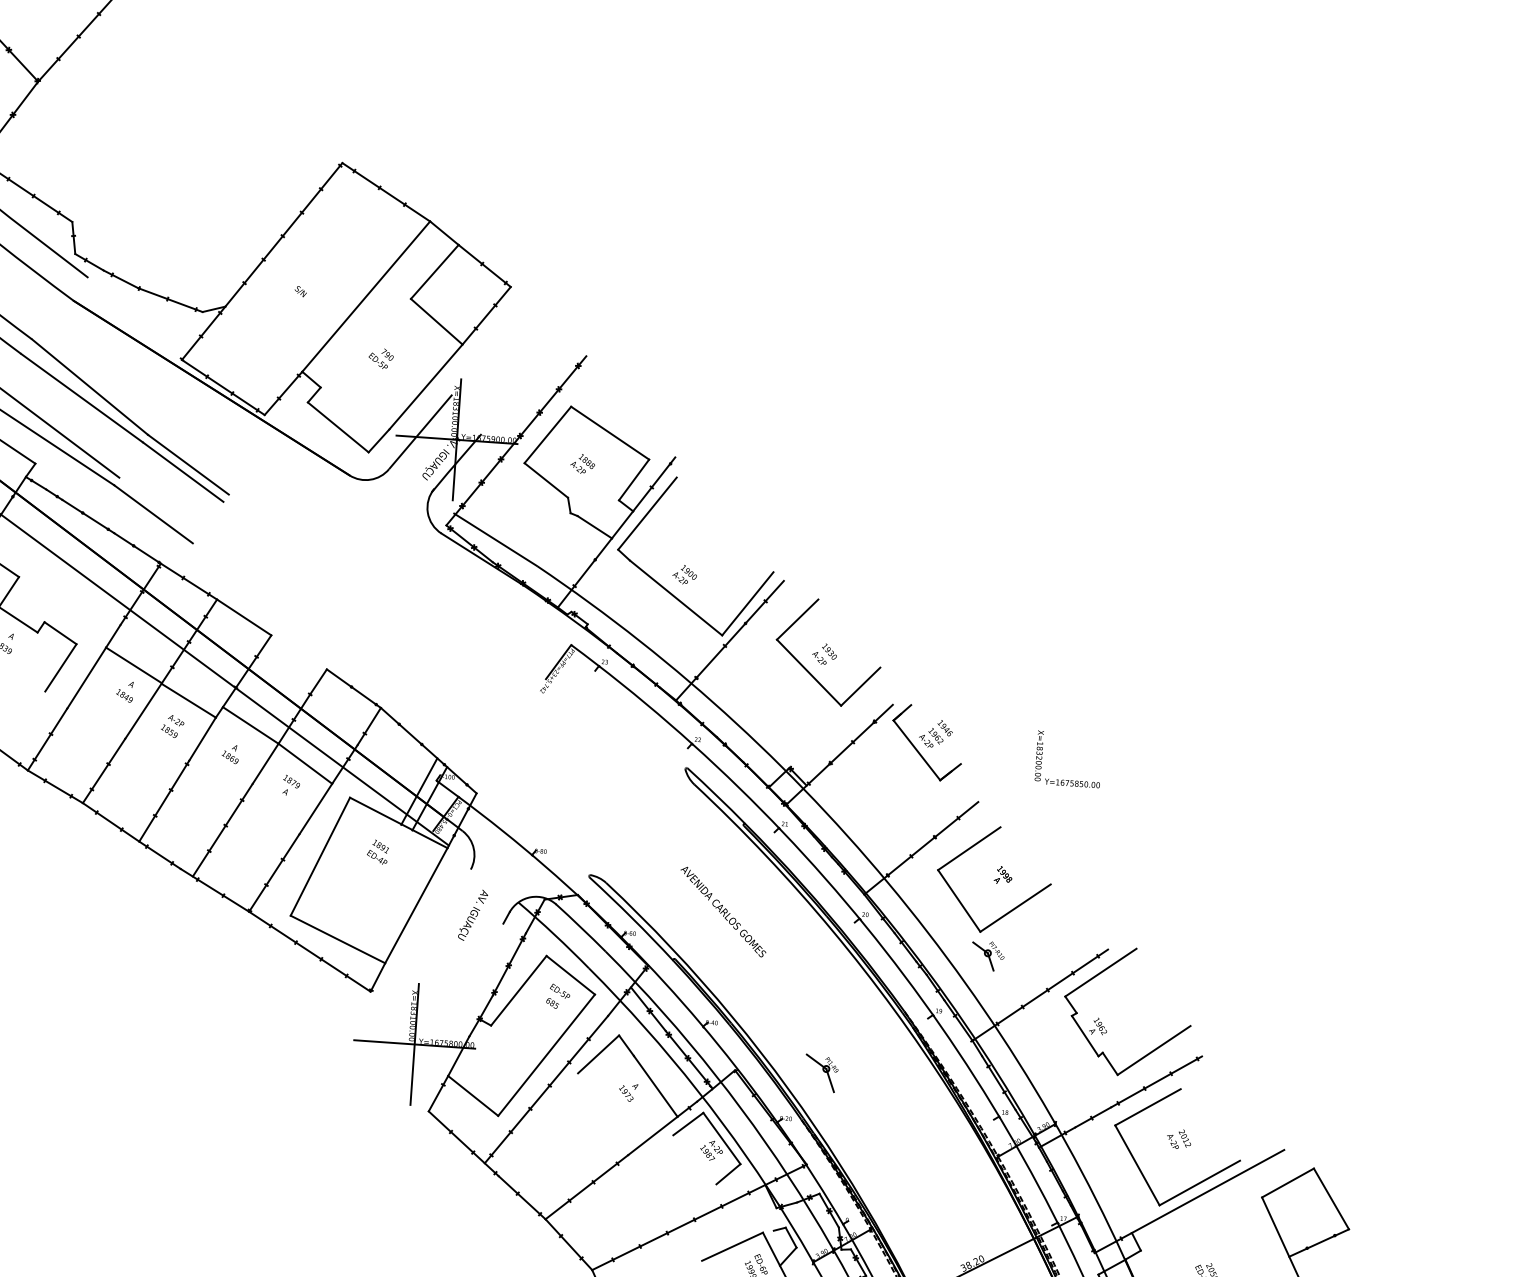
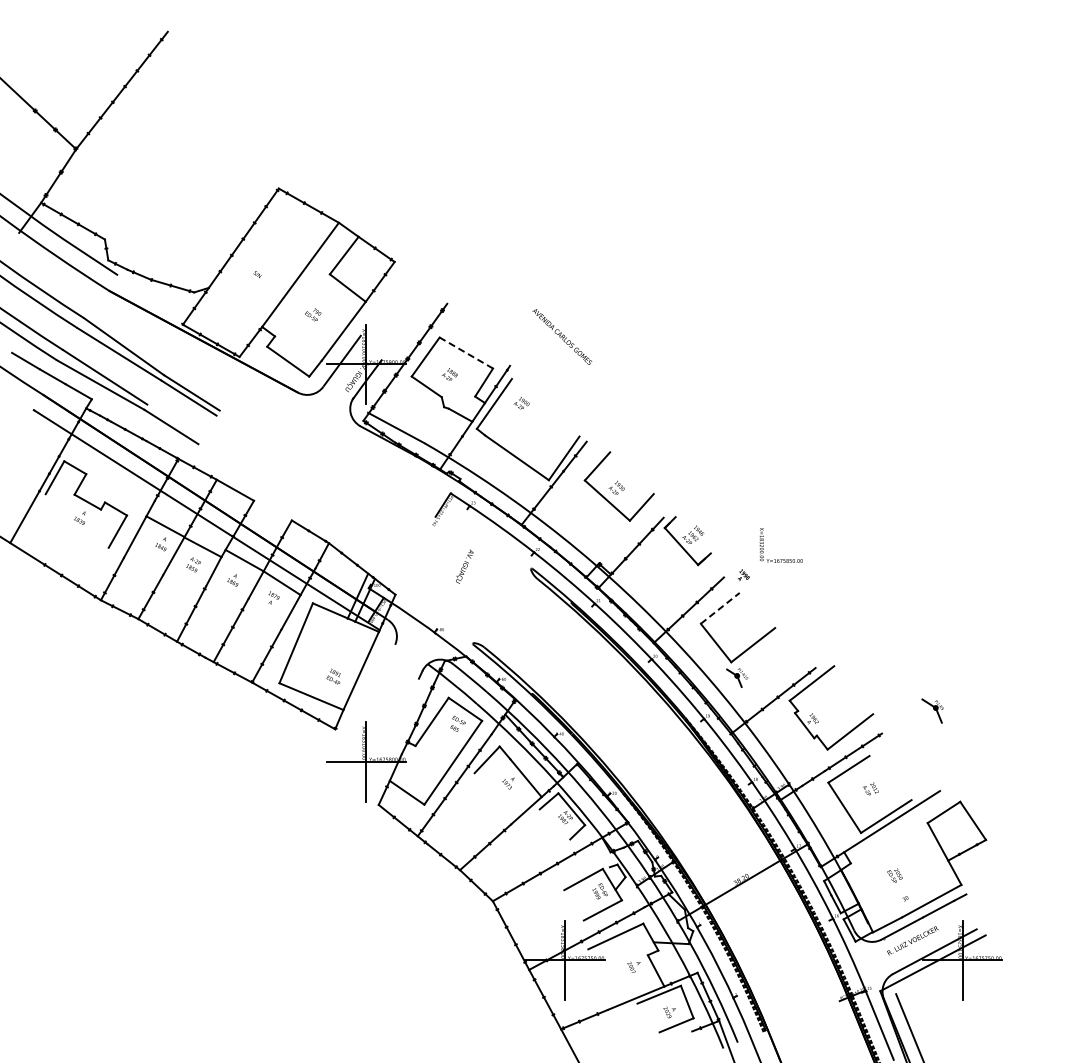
line: (610, 433) -> (466, 353), solid -> dashed
text: (684, 575) -> (521, 403), moved
line: (969, 848) -> (720, 608), solid -> dashed
text: (377, 851) -> (333, 676), moved
text: (1002, 875) -> (743, 575), moved
text: (723, 911) -> (562, 336), moved
text: (472, 915) -> (464, 566), moved
part: (821, 1072) -> (932, 710), moved

